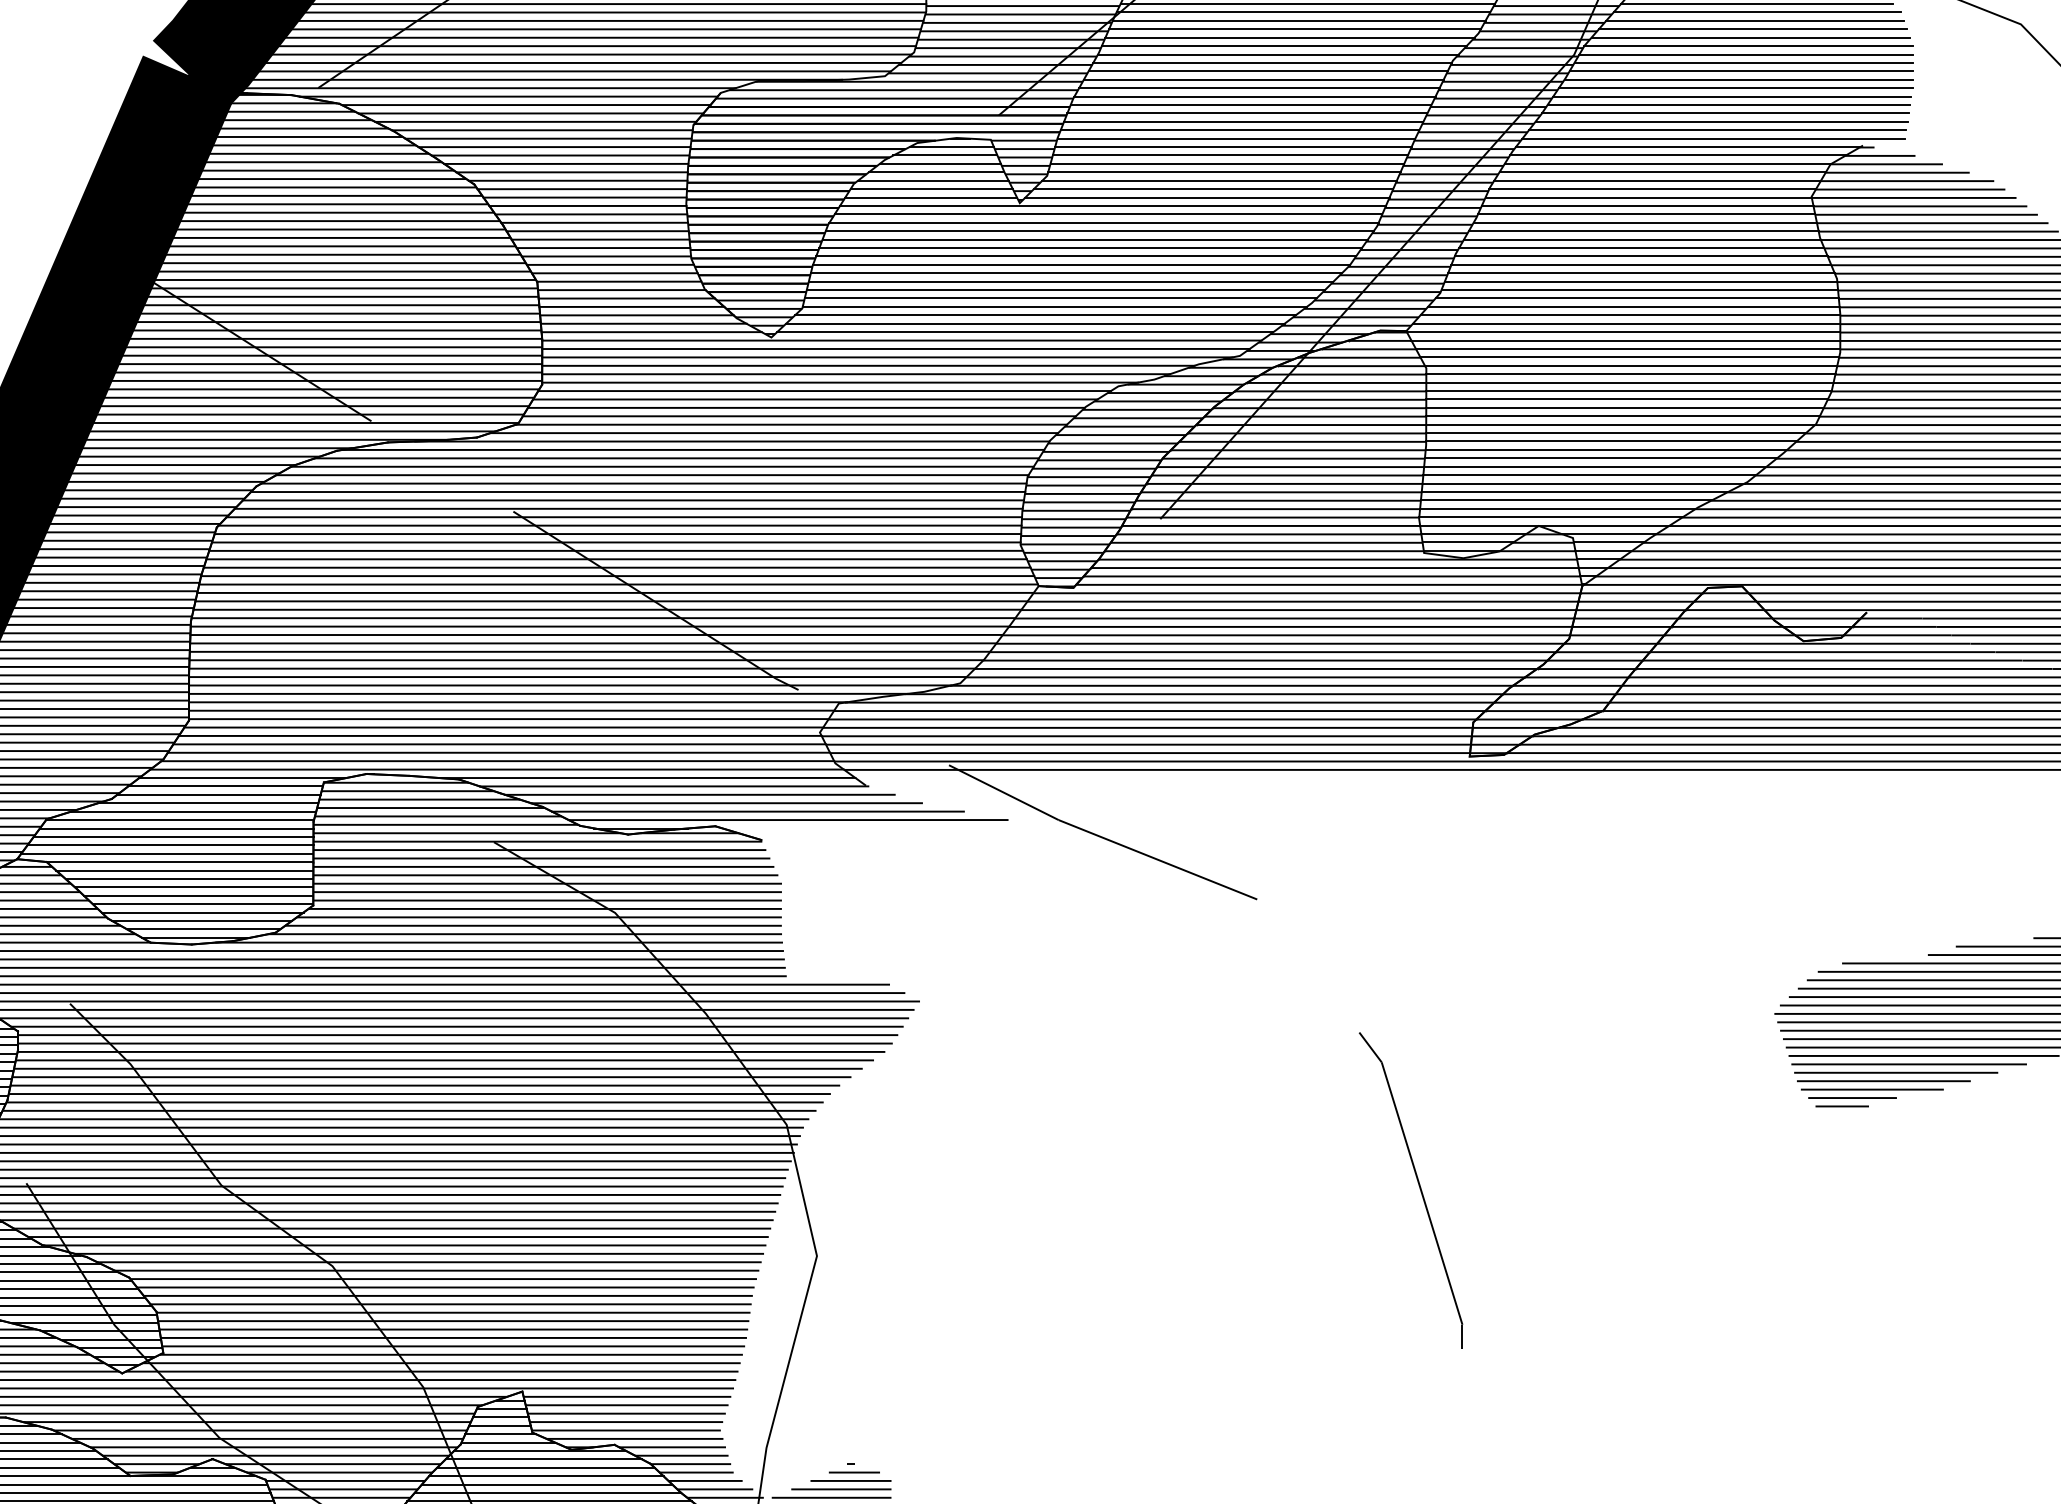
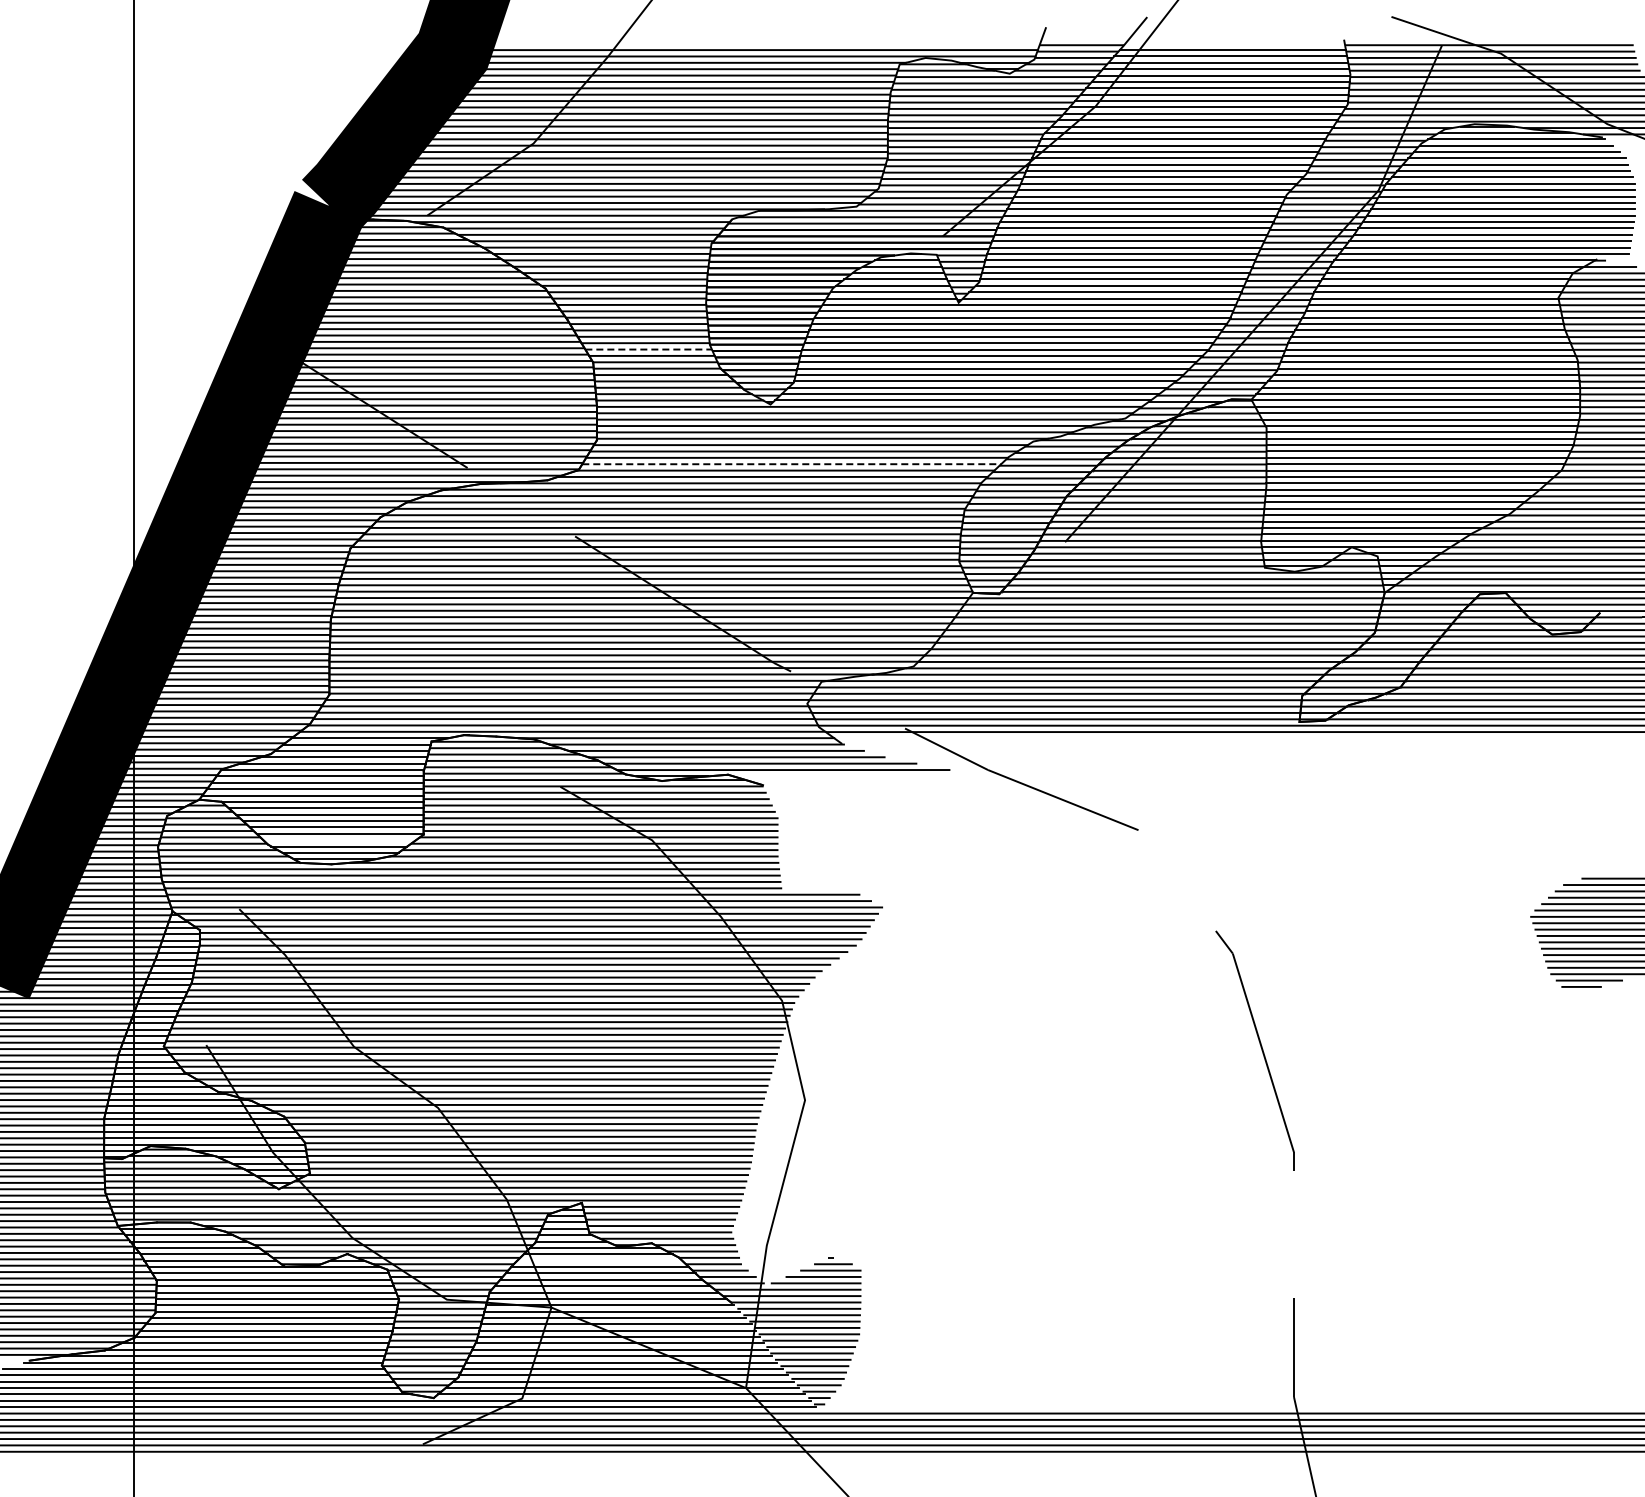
line: (611, 264) -> (649, 349), solid -> dashed
line: (800, 416) -> (792, 464), solid -> dashed
line: (202, 913) -> (339, 840), removed
line: (545, 1467) -> (599, 1260), removed

